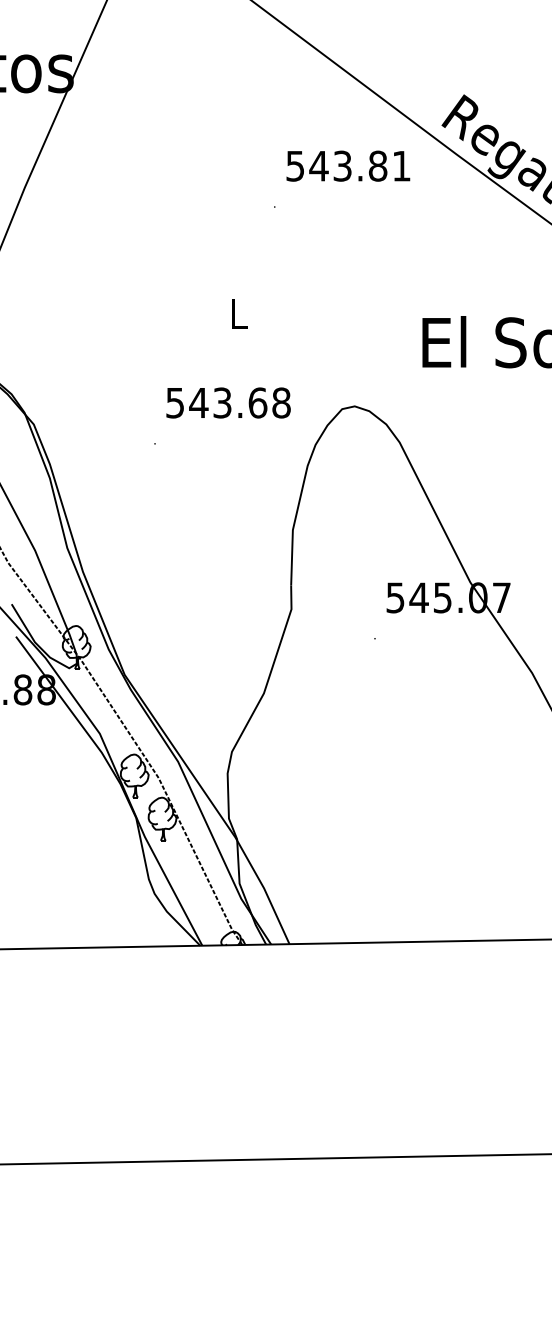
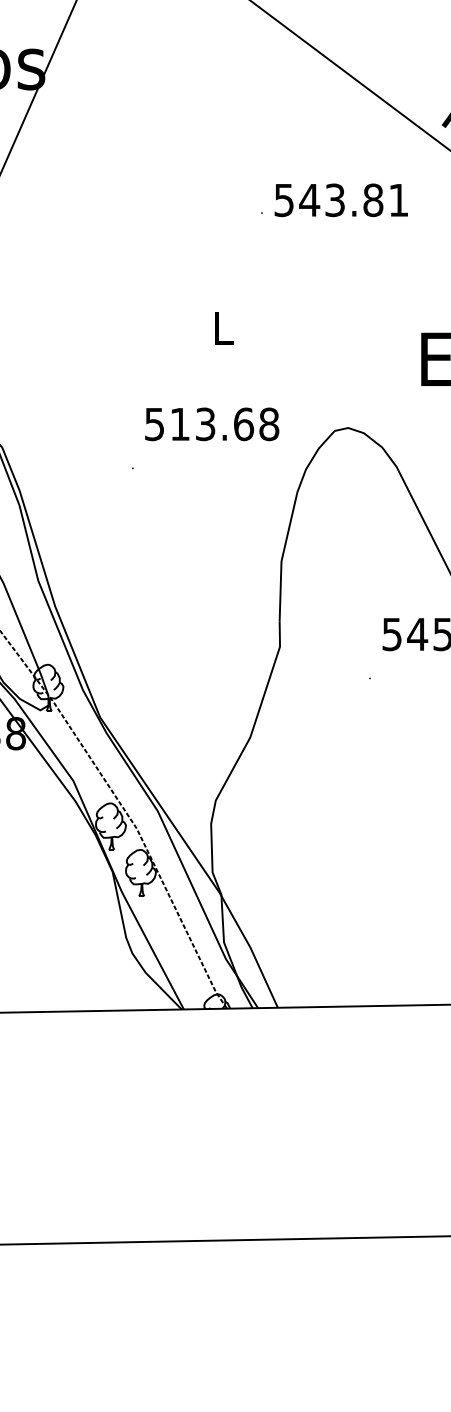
text: (348, 165) -> (341, 199), moved
text: (198, 402) -> (179, 423), 543.68 -> 513.68

